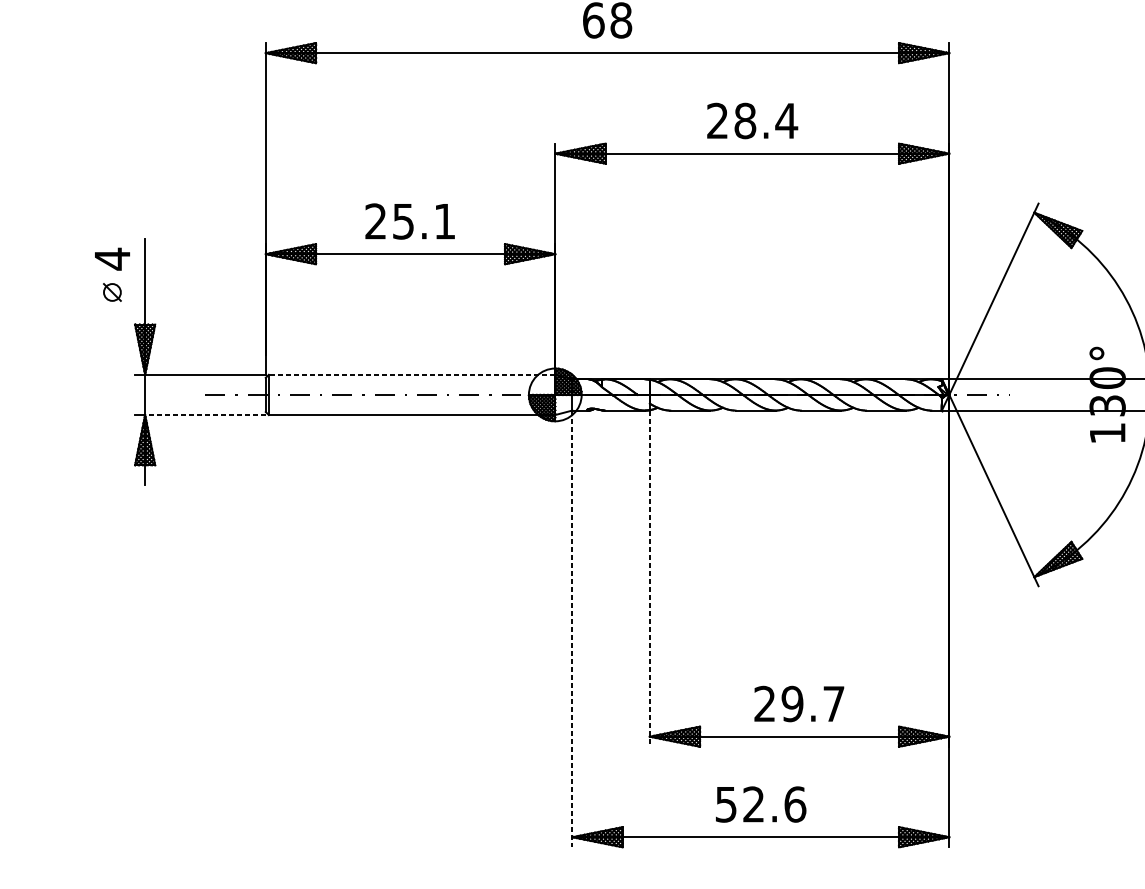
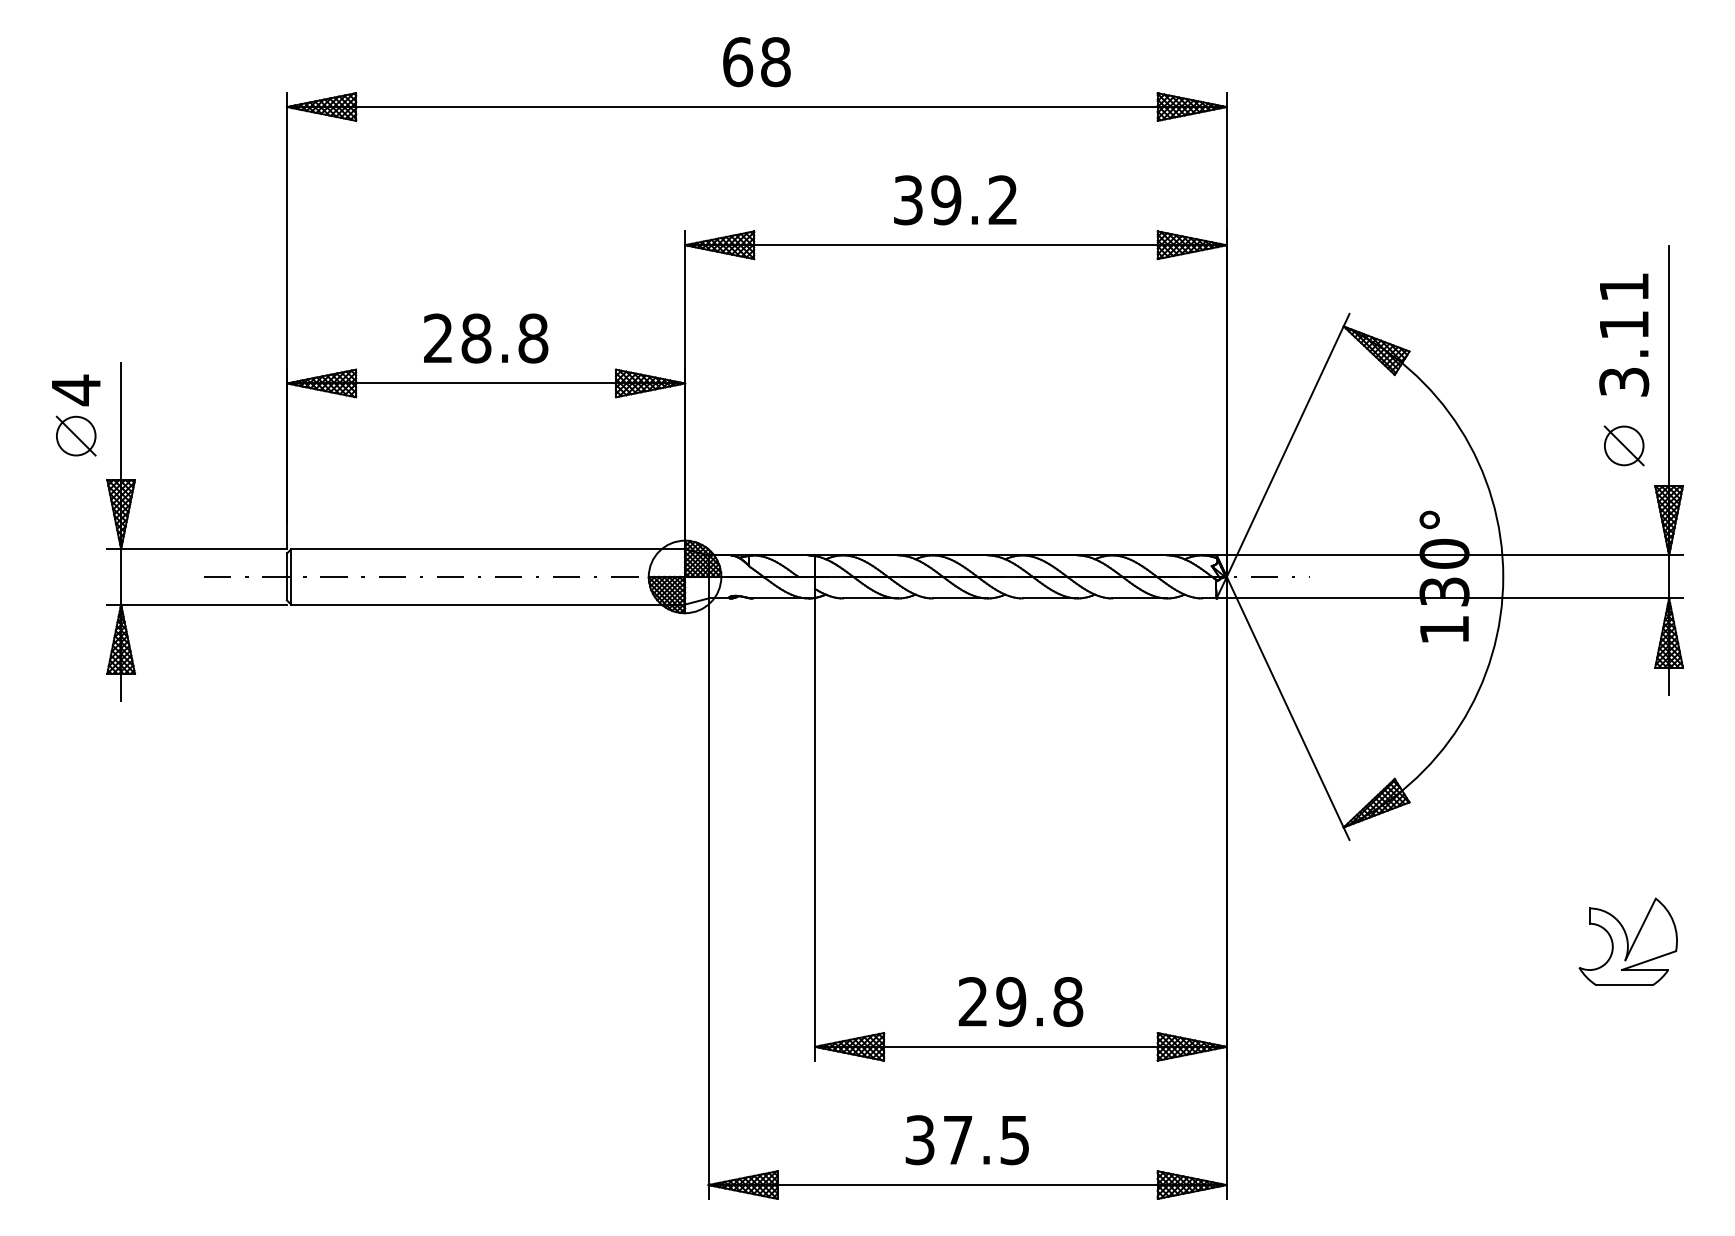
text: (751, 121) -> (955, 200), 28.4 -> 39.2
text: (423, 221) -> (504, 338), 25.1 -> 28.8
part: (111, 292) -> (75, 435), size x1.67
line: (412, 374) -> (488, 549), dashed -> solid
line: (205, 414) -> (204, 604), dashed -> solid
line: (649, 579) -> (814, 830), dashed -> solid
line: (572, 629) -> (708, 899), dashed -> solid
text: (834, 703) -> (1068, 1001), 29.7 -> 29.8
text: (761, 804) -> (968, 1140), 52.6 -> 37.5

